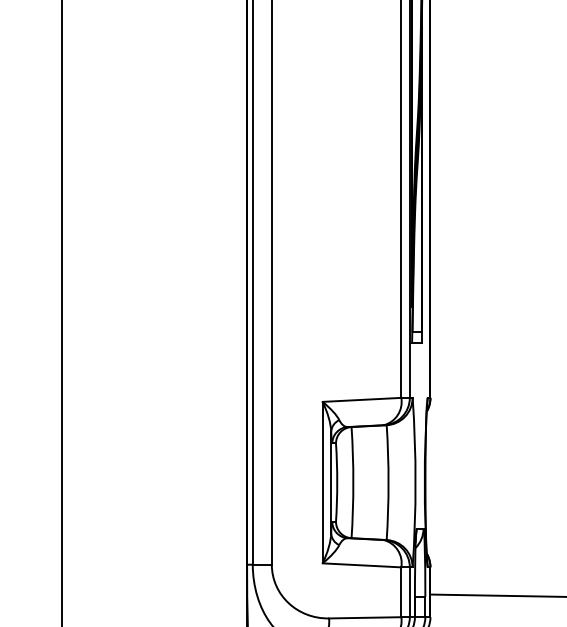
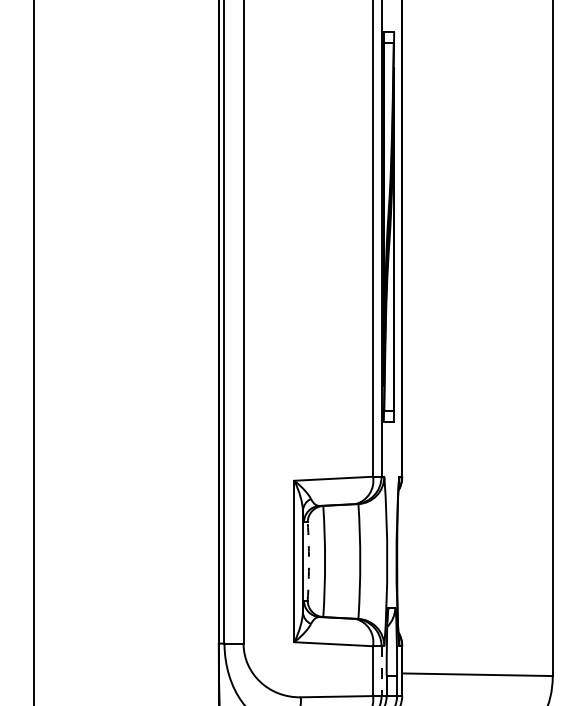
arc: (337, 482) -> (309, 561), solid -> dashed
line: (409, 592) -> (381, 671), solid -> dashed

